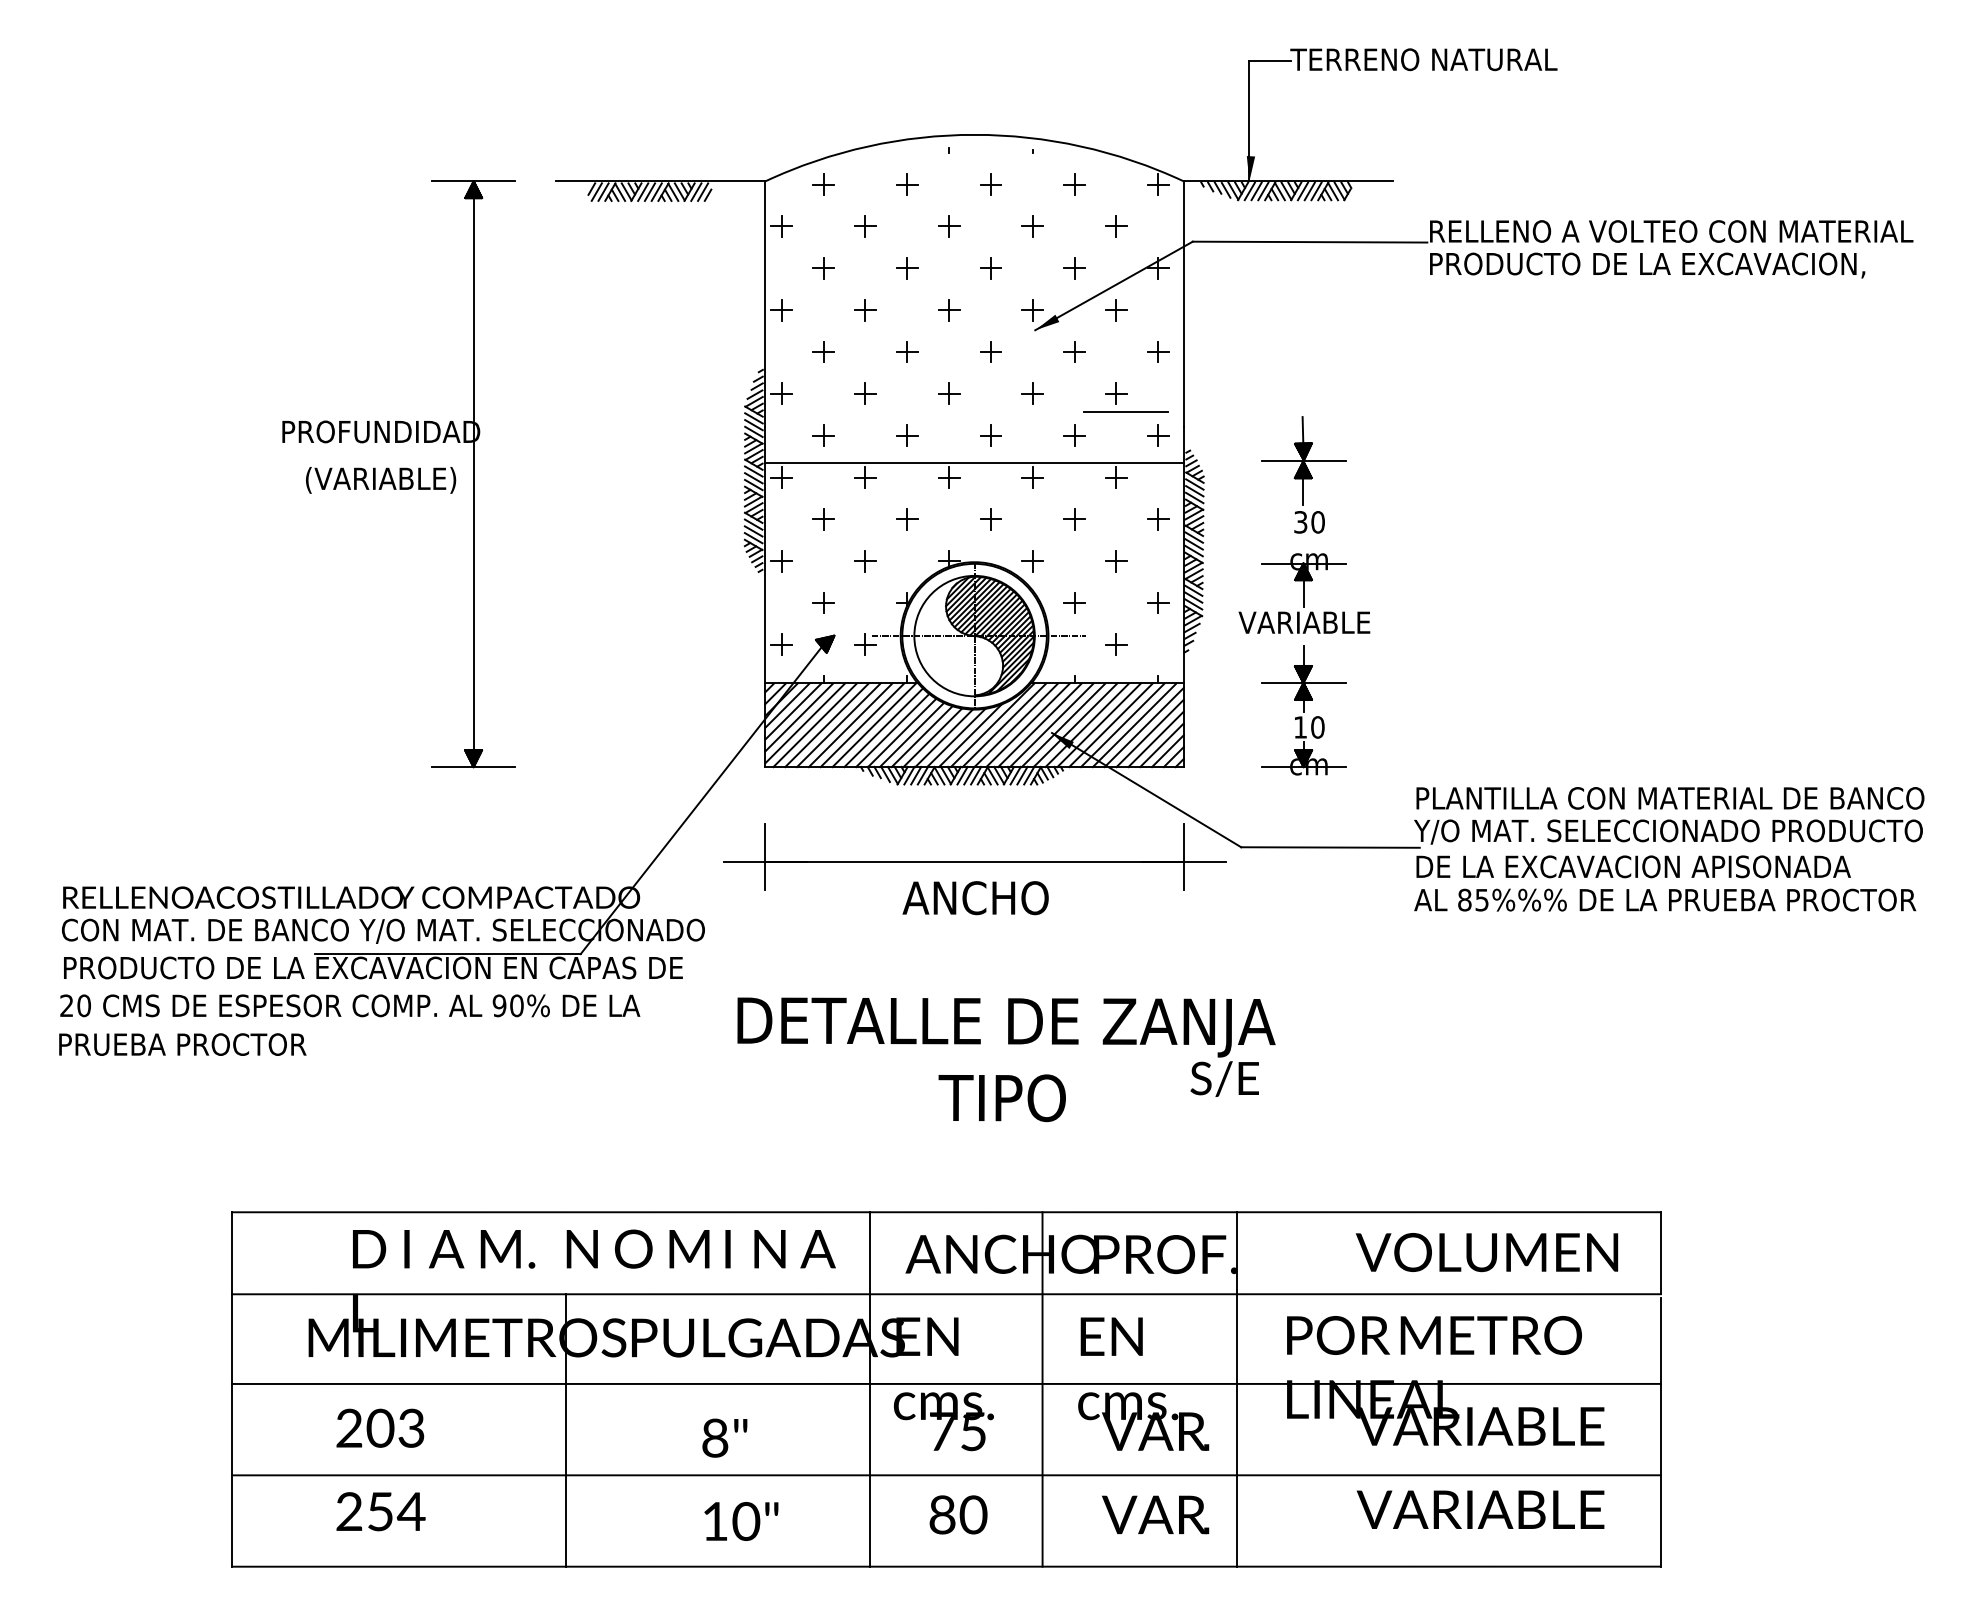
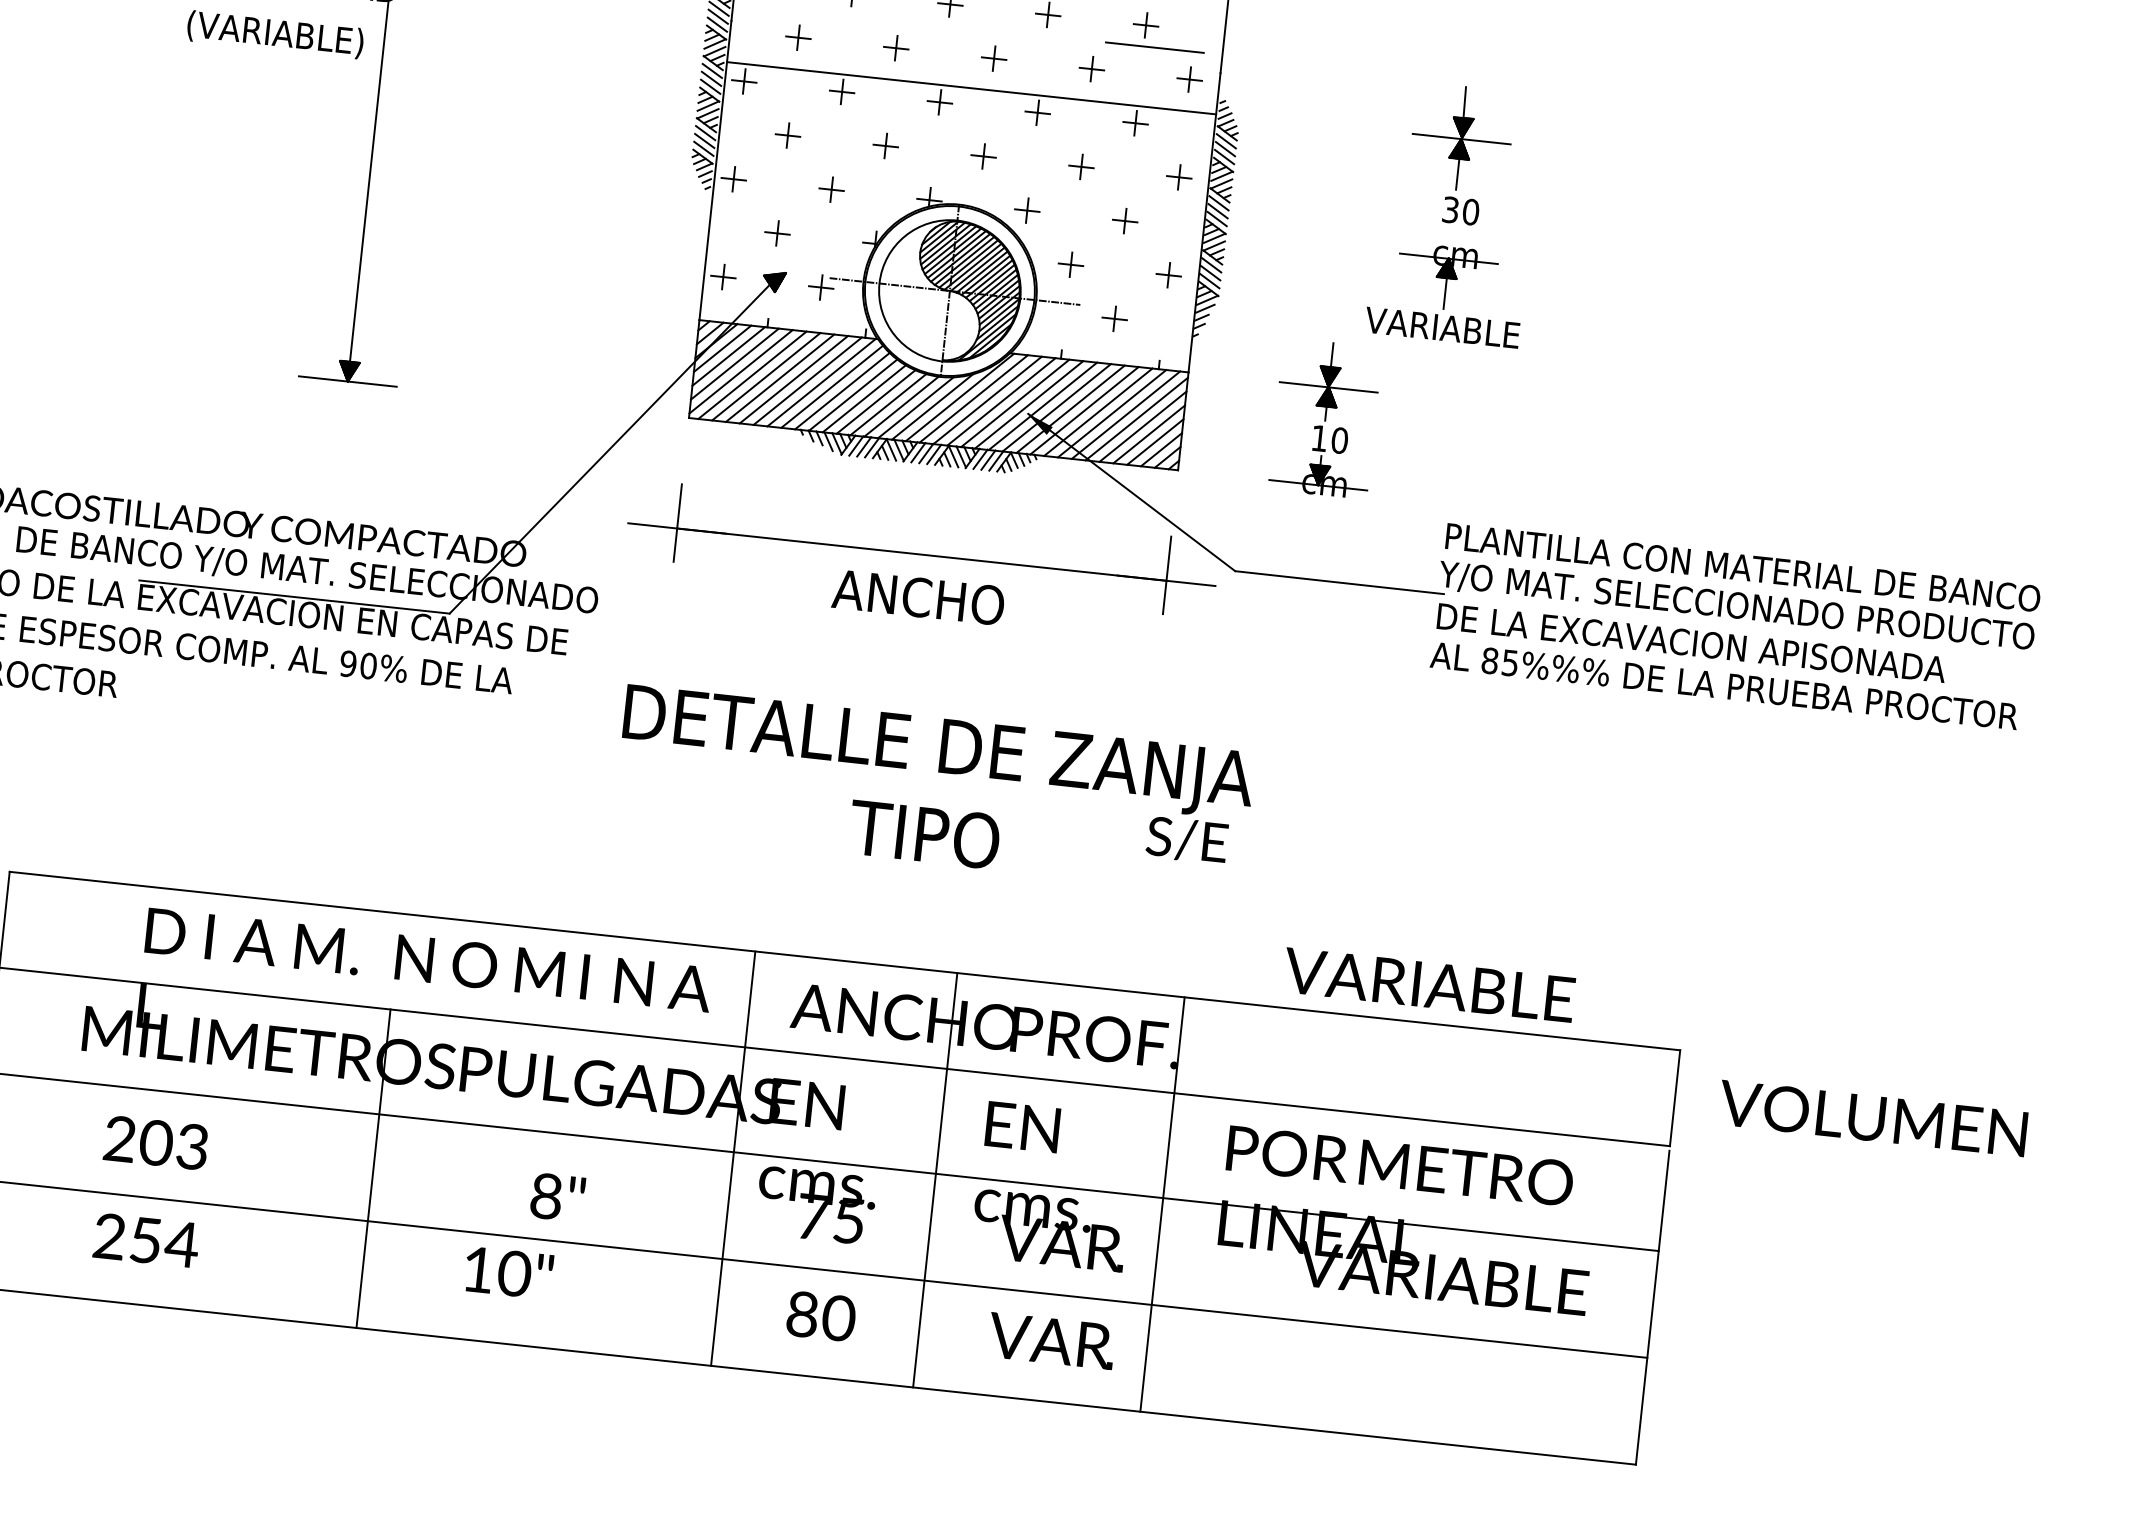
part: (1304, 524) -> (1454, 212), moved
text: (1486, 1252) -> (1872, 1118), moved
text: (1480, 1509) -> (1429, 984), moved
text: (741, 1521) -> (509, 1273), moved

